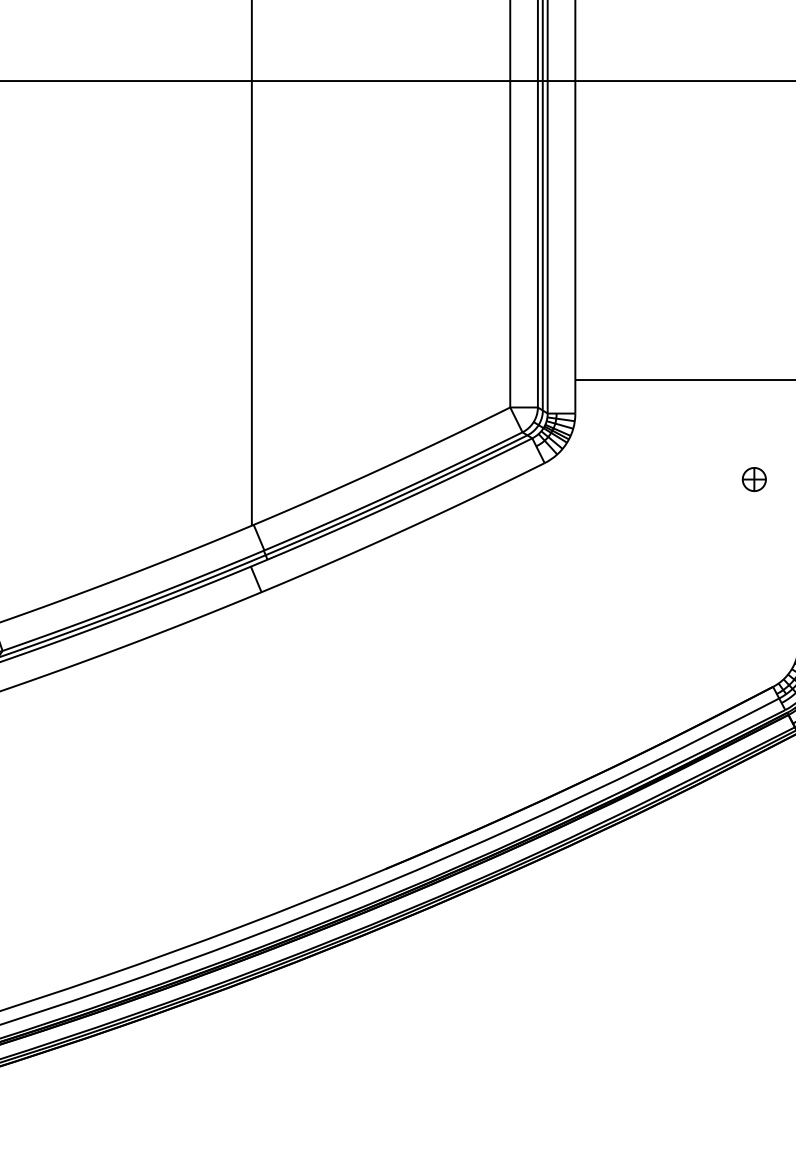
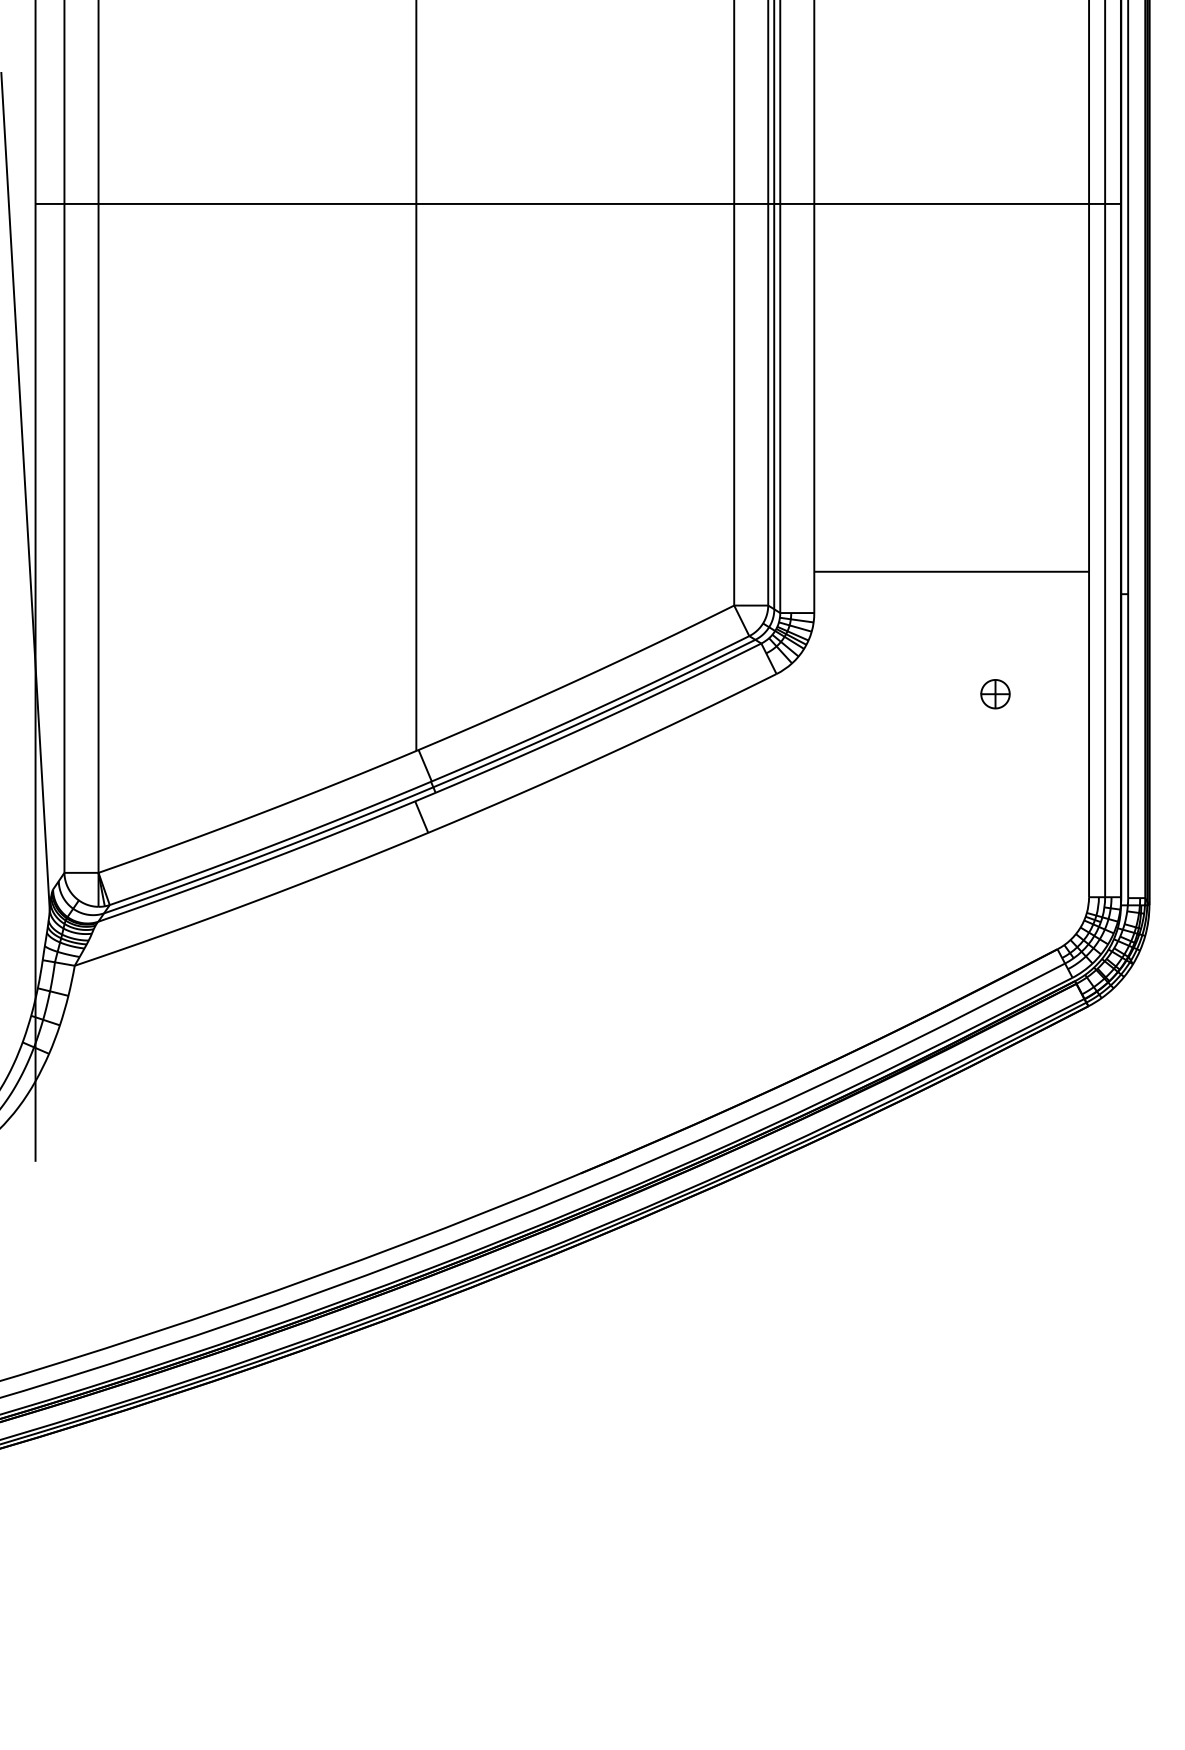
part: (754, 479) -> (995, 694), moved

